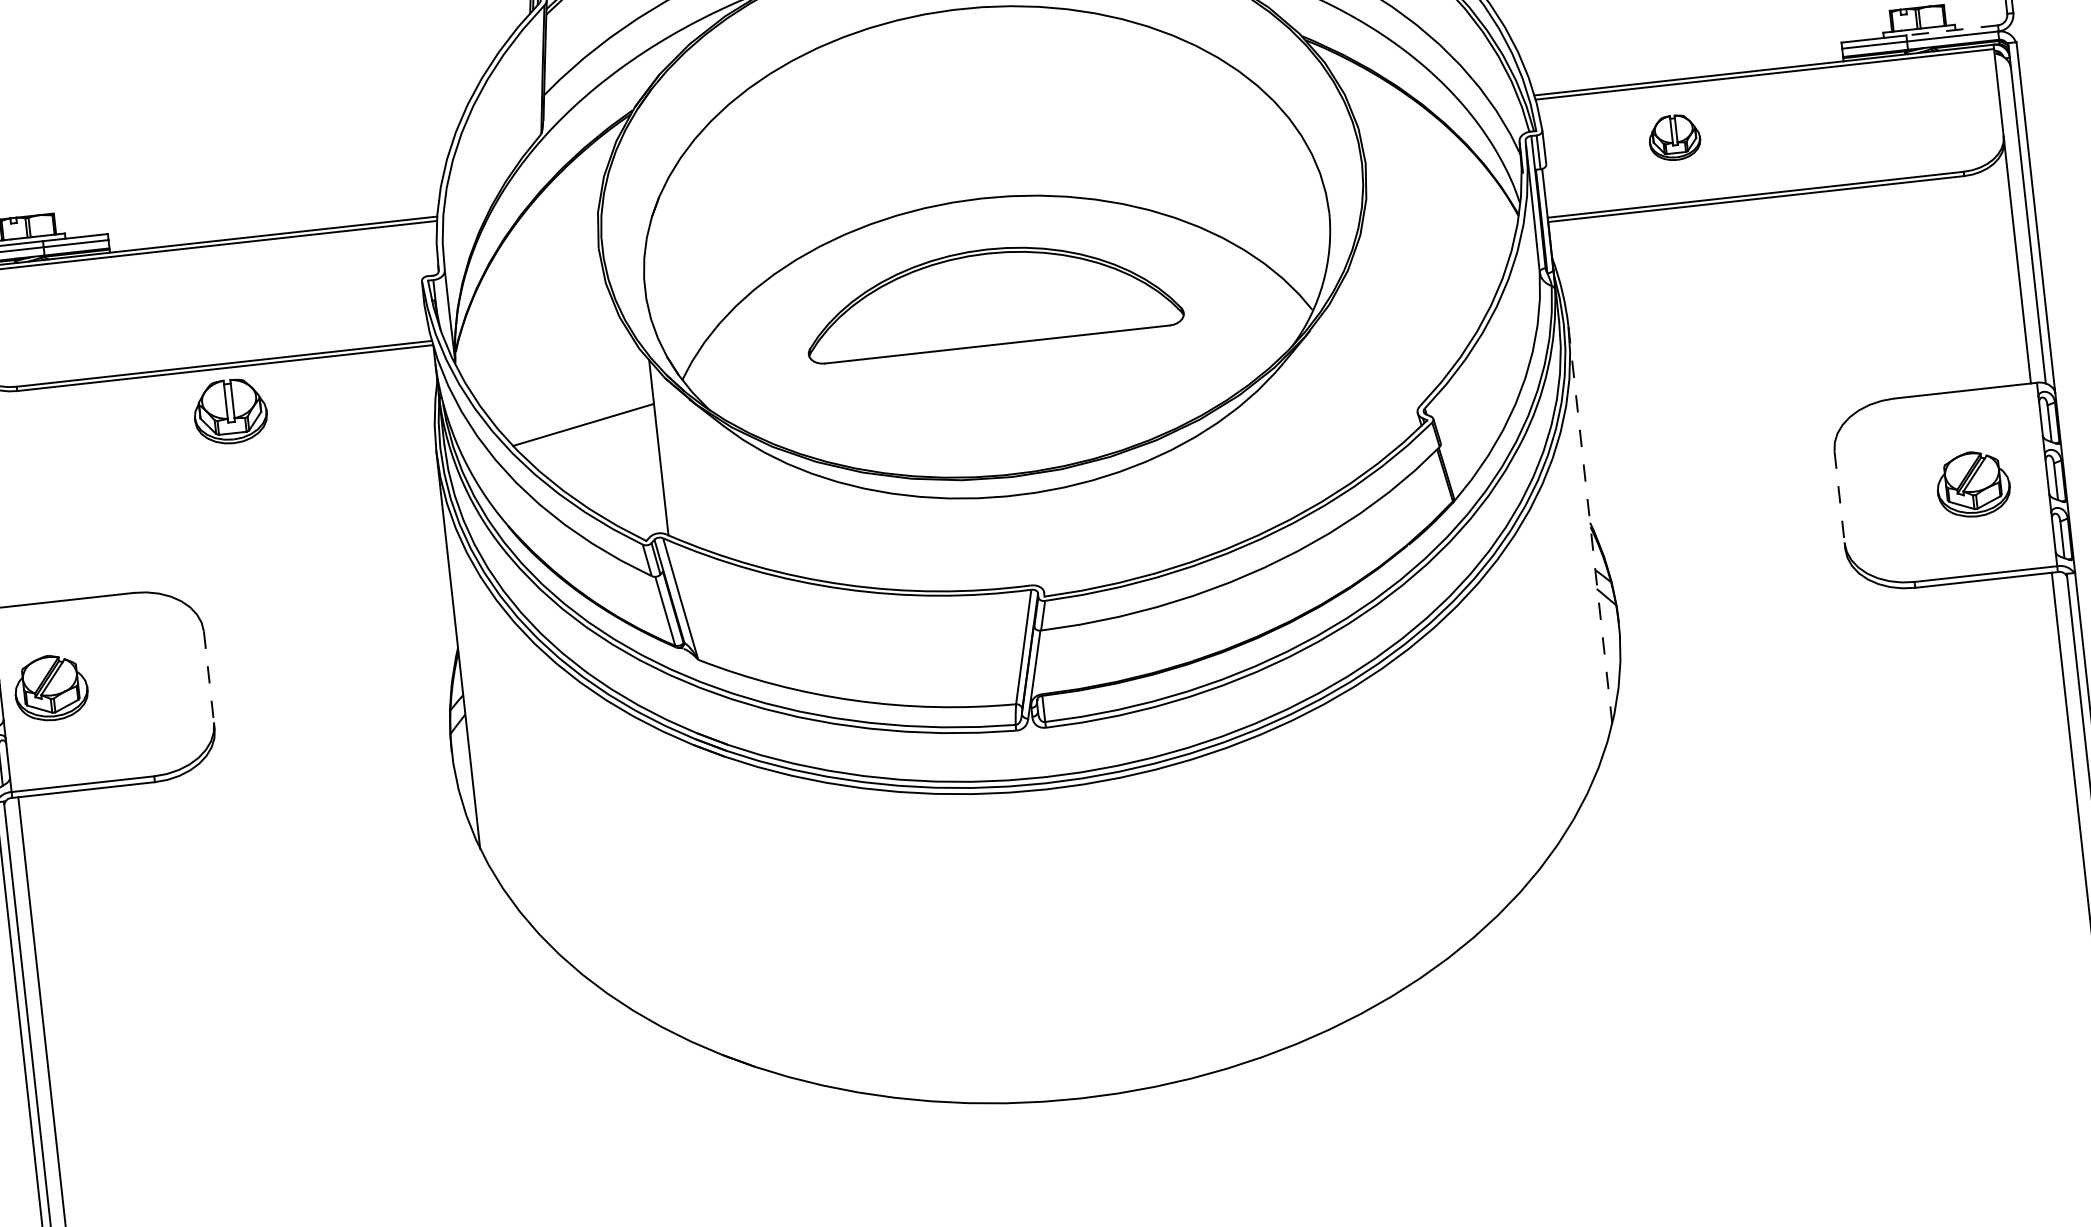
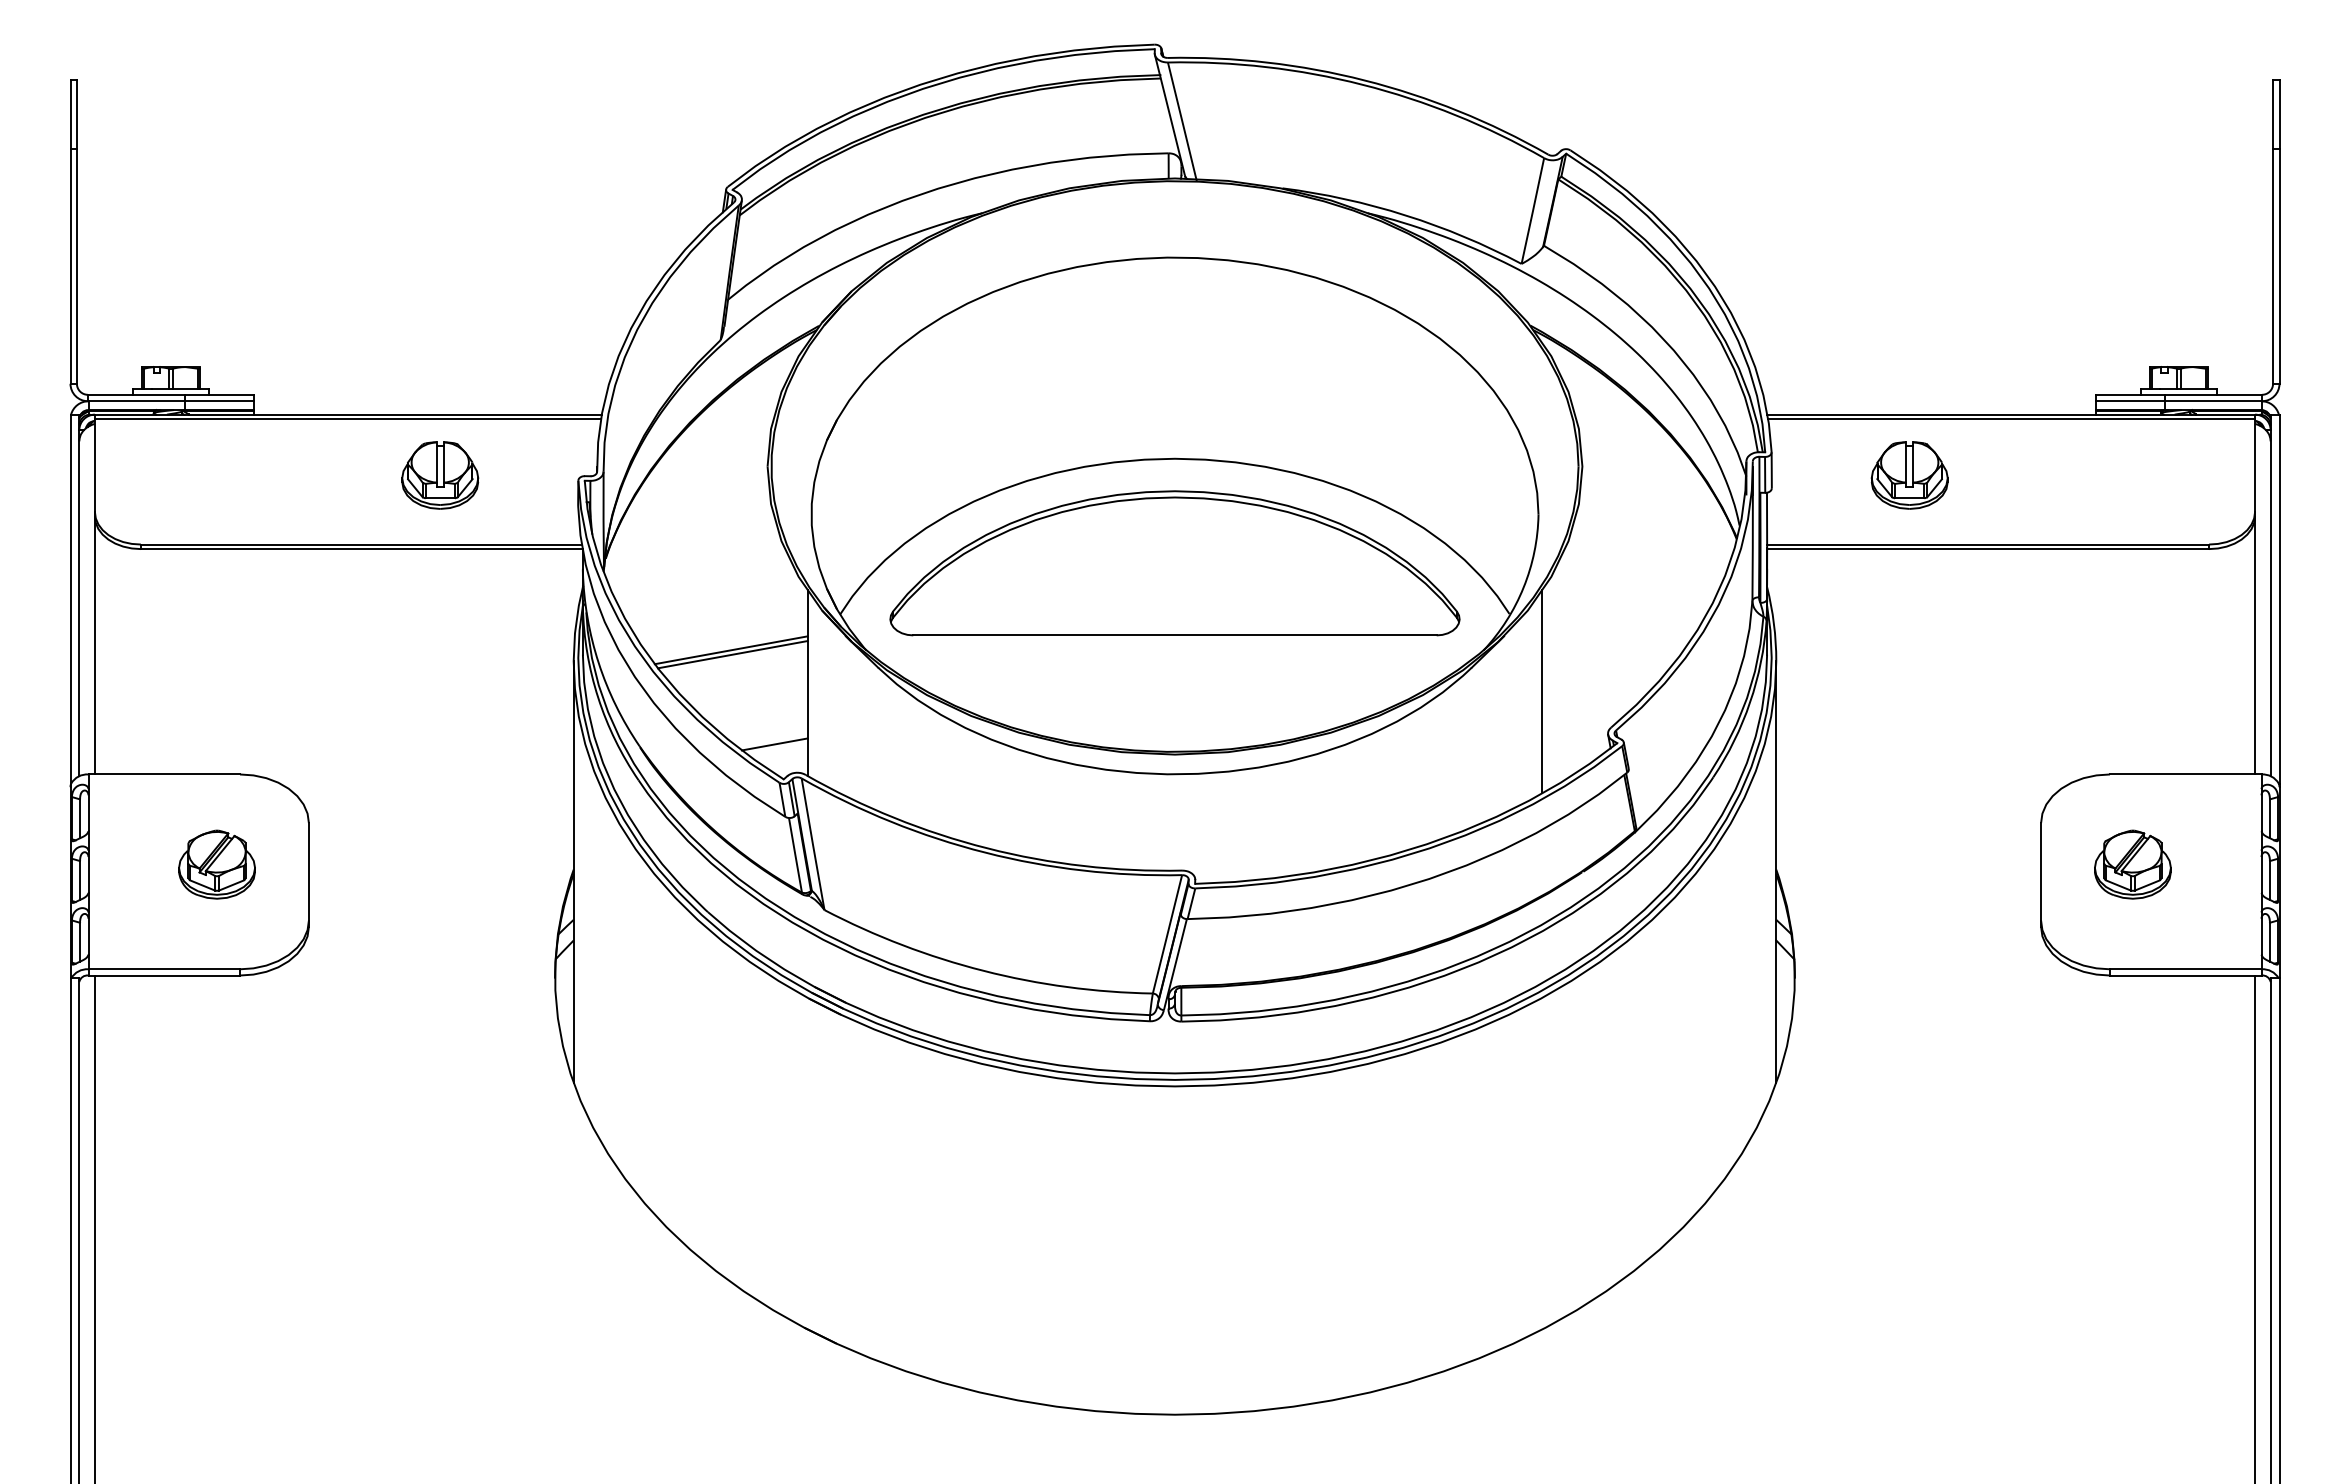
line: (1952, 30) -> (2213, 394), dashed -> solid
part: (1674, 137) -> (1909, 475), size x1.43
part: (991, 297) -> (1174, 563), size x1.43
line: (1351, 379) -> (1542, 691), added
part: (230, 411) -> (440, 475), moved
line: (585, 428) -> (732, 654), added
part: (1972, 484) -> (2132, 864), moved
line: (1839, 497) -> (2041, 871), dashed -> solid
line: (634, 509) -> (774, 744), added
line: (1590, 525) -> (1776, 872), dashed -> solid
line: (208, 677) -> (308, 871), dashed -> solid
part: (50, 687) -> (216, 864), moved

